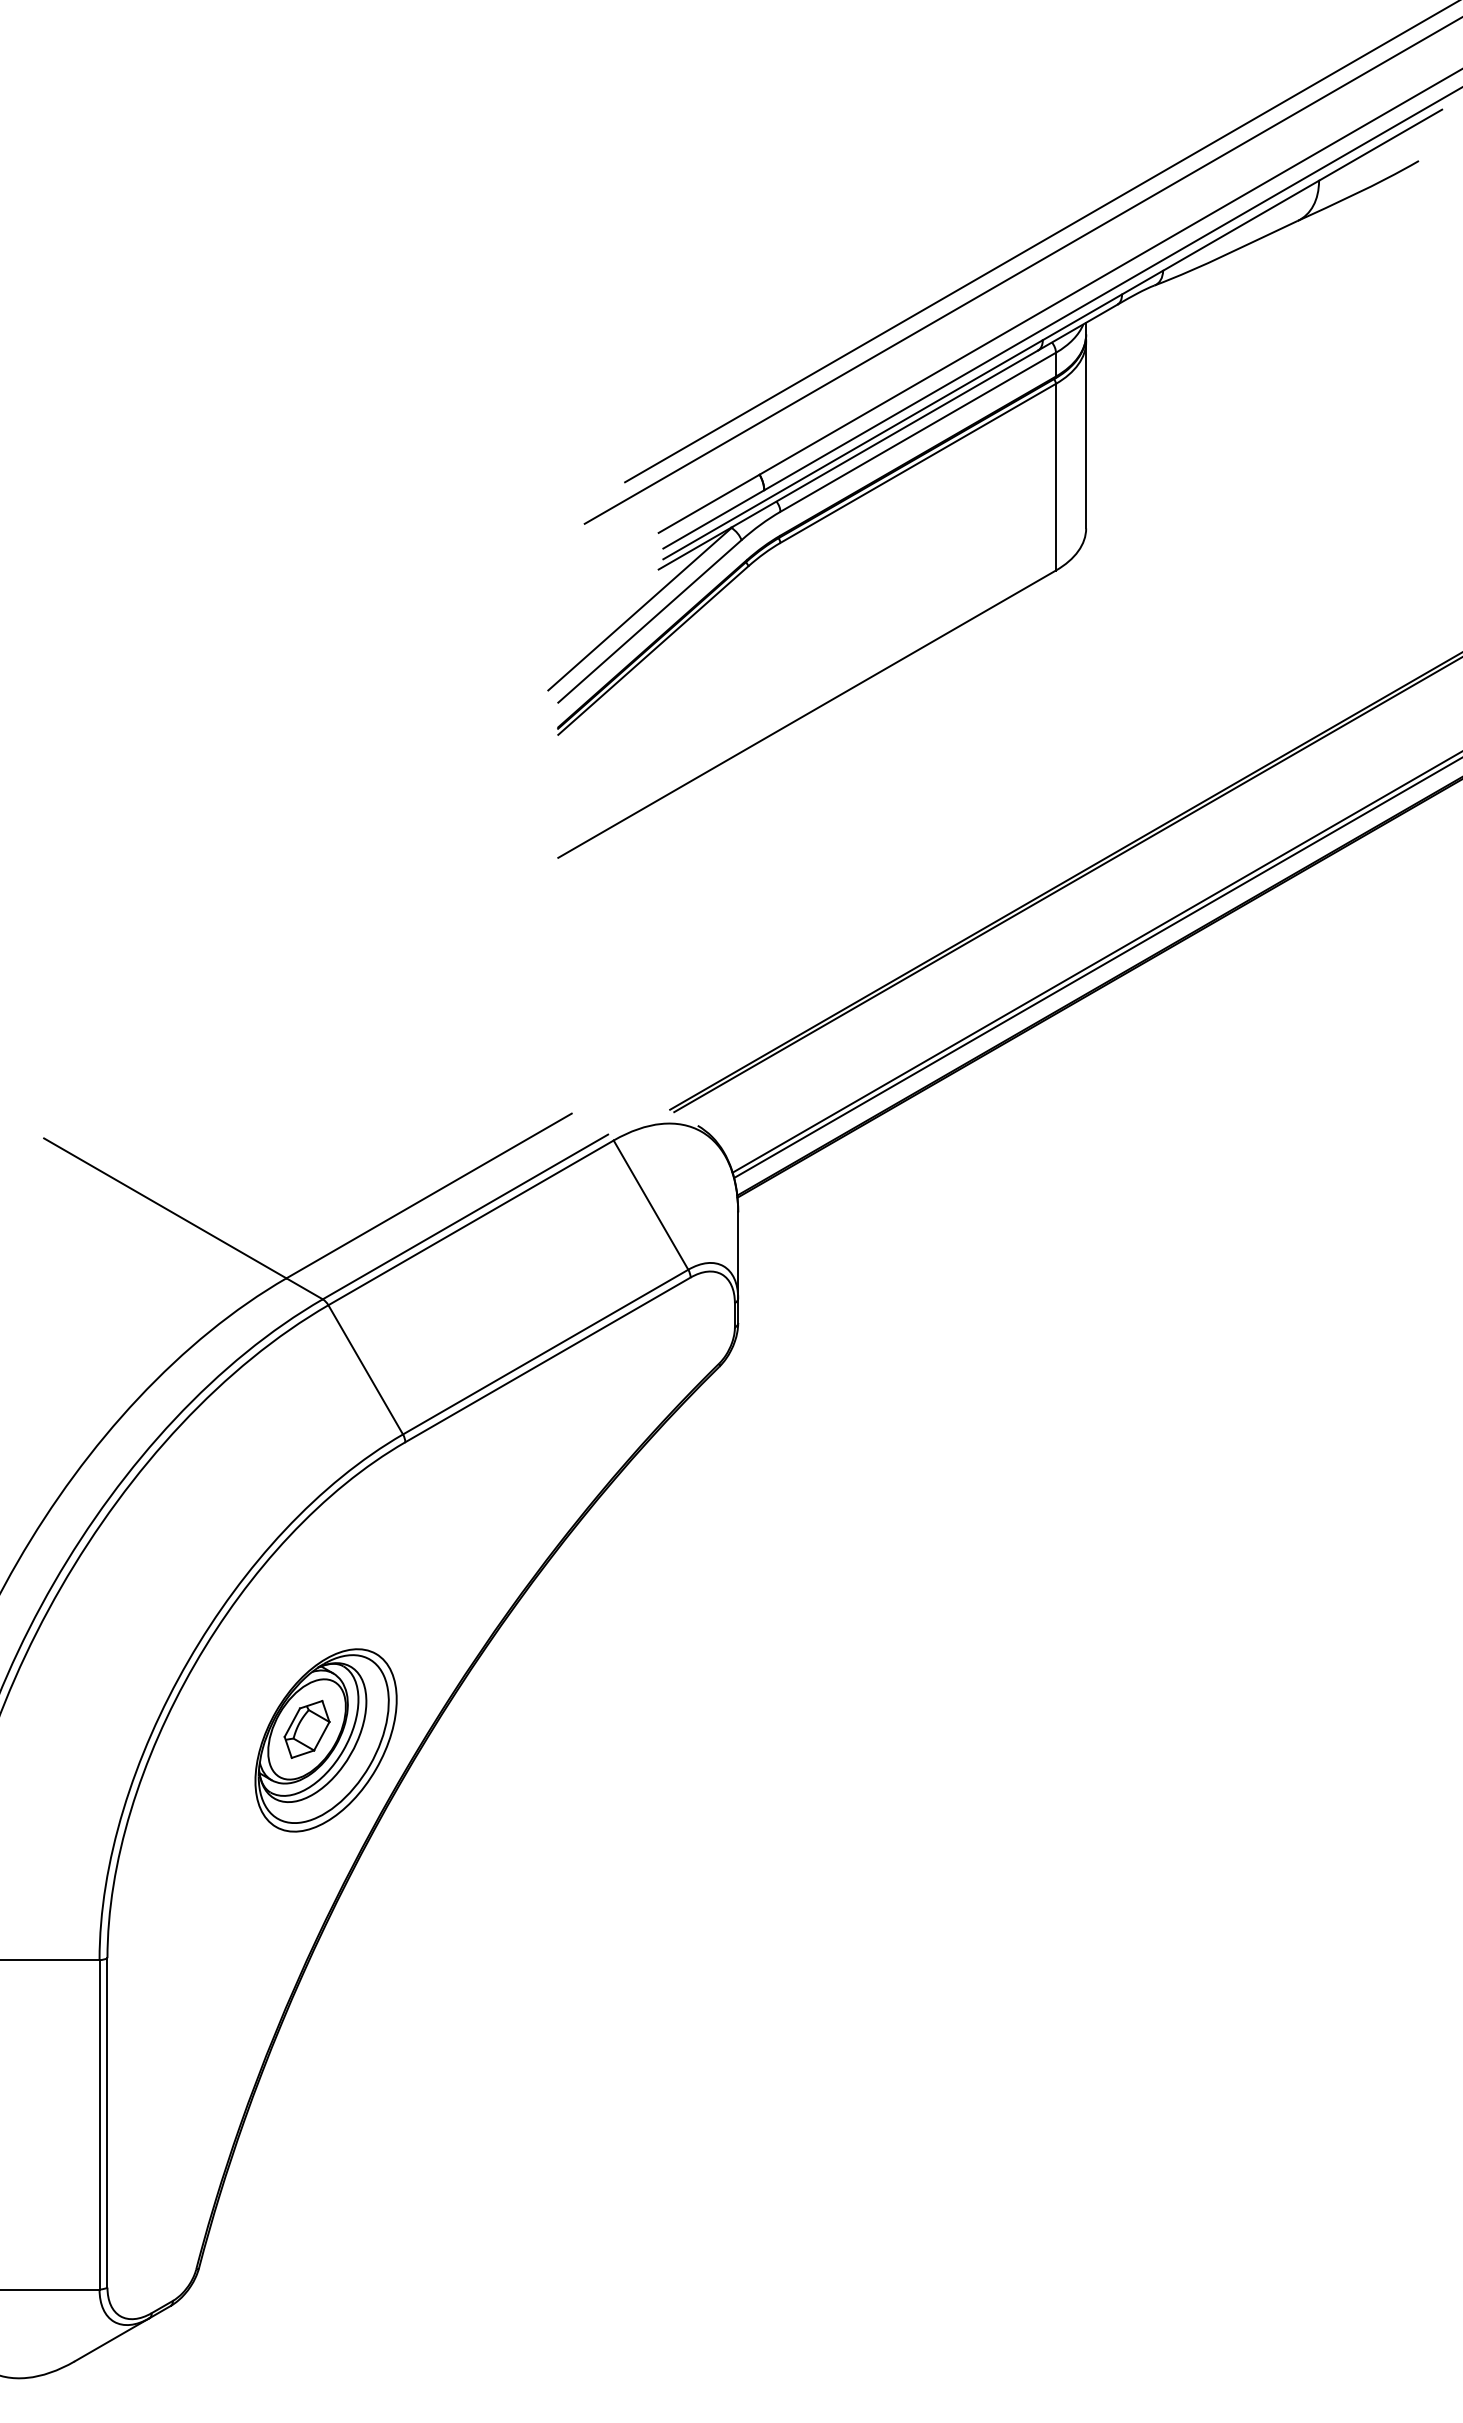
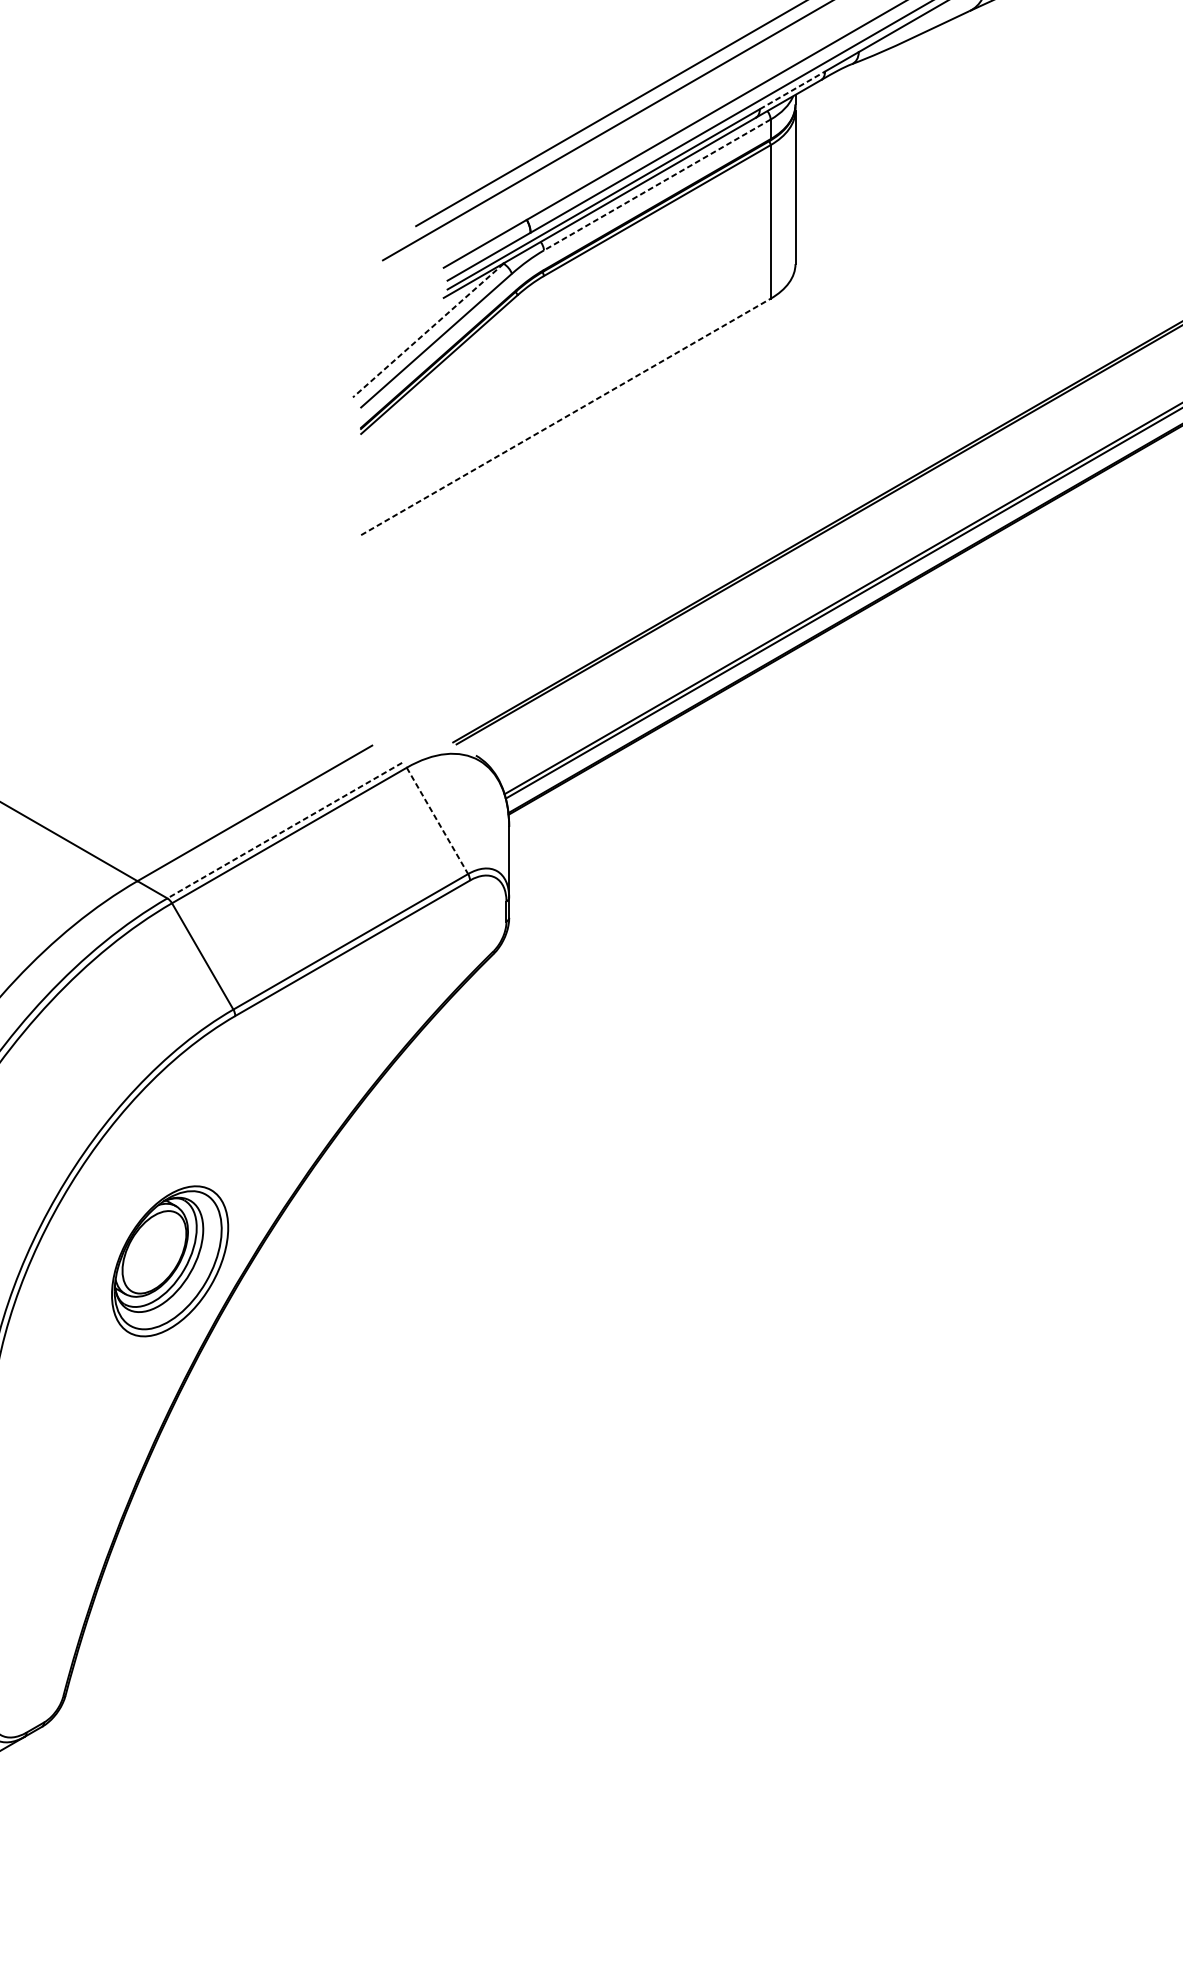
line: (1082, 317) -> (792, 90), solid -> dashed
line: (917, 432) -> (656, 185), solid -> dashed
line: (639, 609) -> (427, 330), solid -> dashed
line: (807, 713) -> (566, 416), solid -> dashed
line: (651, 1205) -> (437, 821), solid -> dashed
line: (465, 1216) -> (284, 830), solid -> dashed
part: (306, 1728) -> (153, 1251), removed

